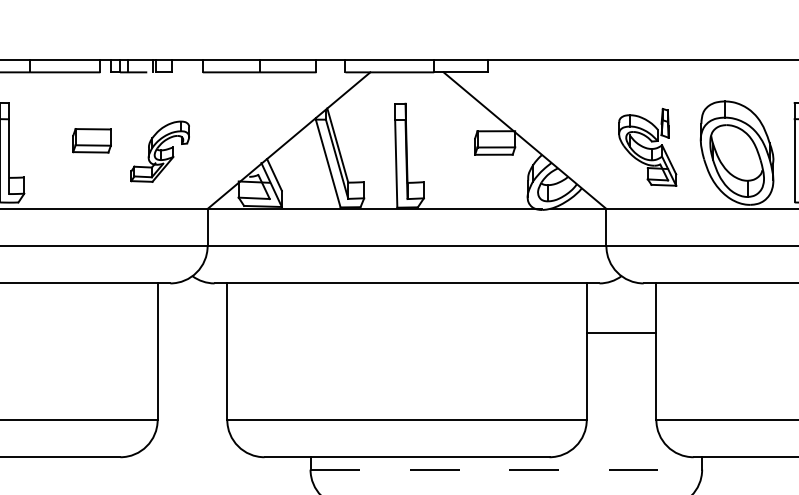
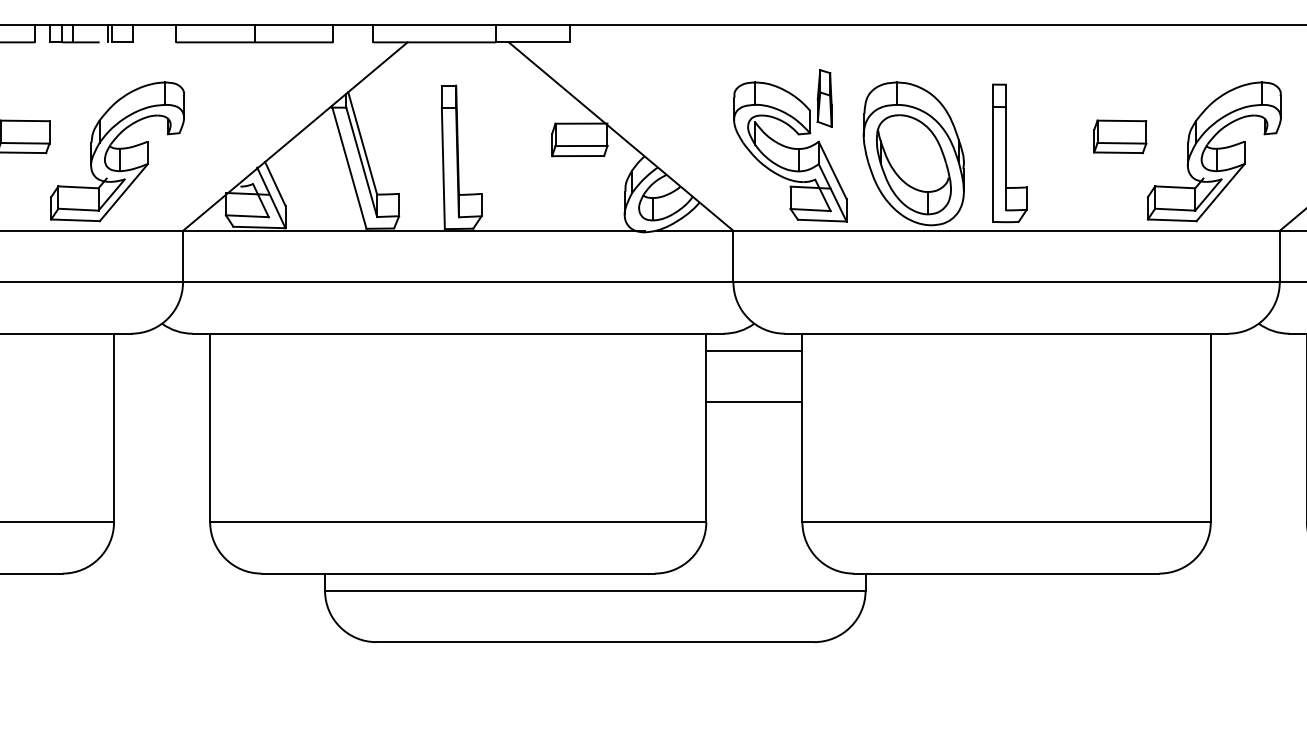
part: (647, 147) -> (790, 145), size x1.43
part: (160, 151) -> (117, 151), size x1.67
line: (621, 295) -> (754, 350), added
line: (506, 469) -> (595, 590), dashed -> solid

